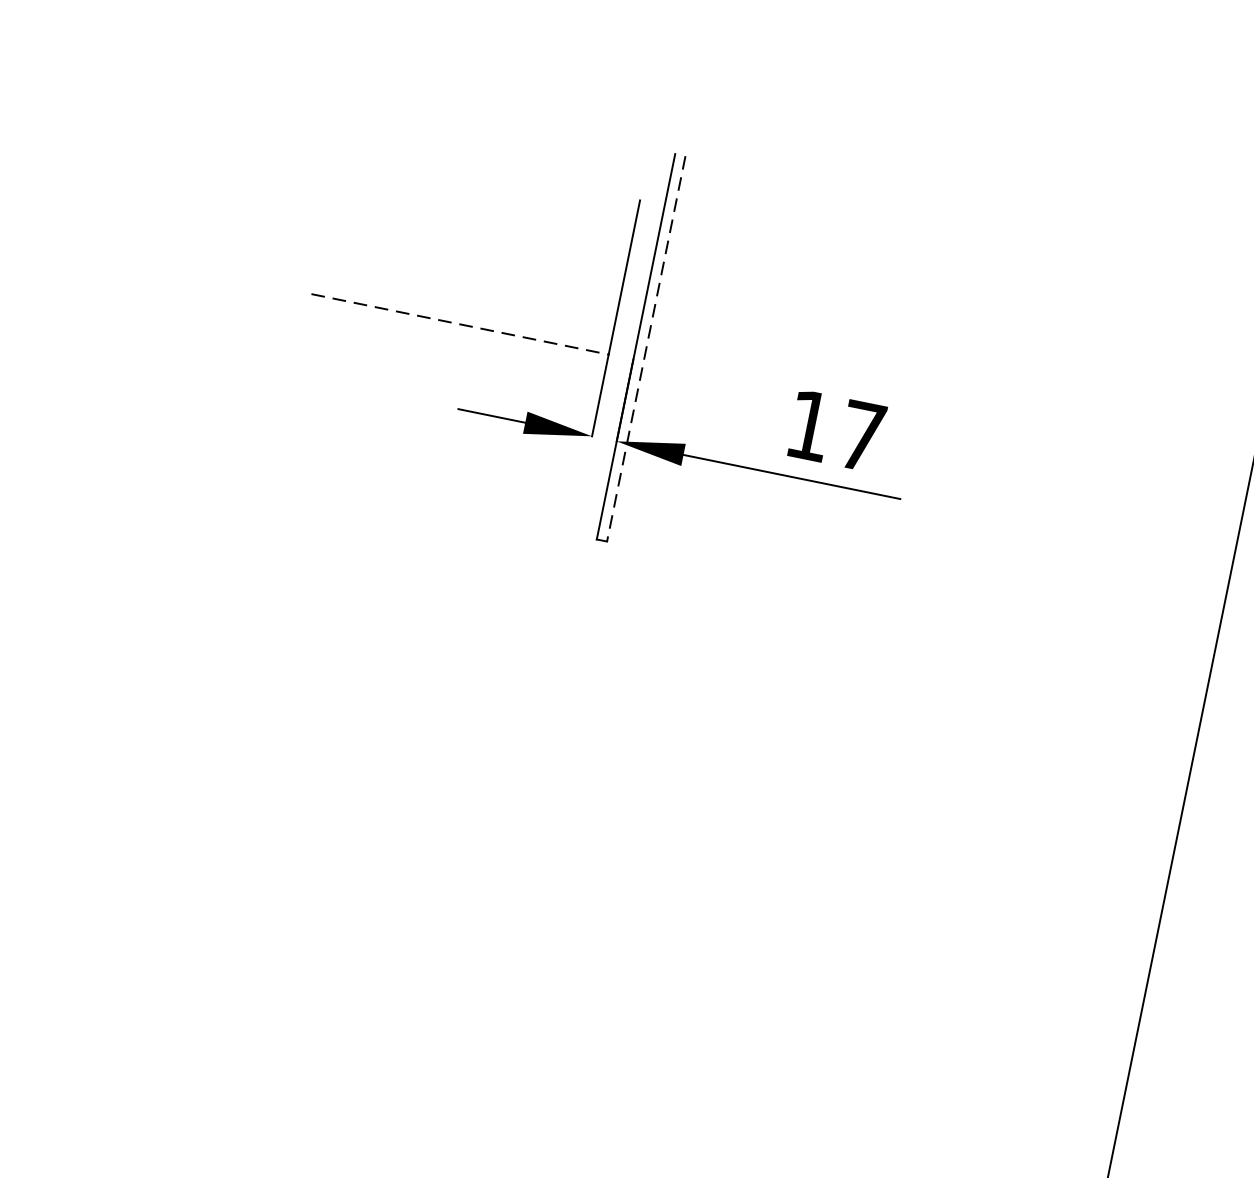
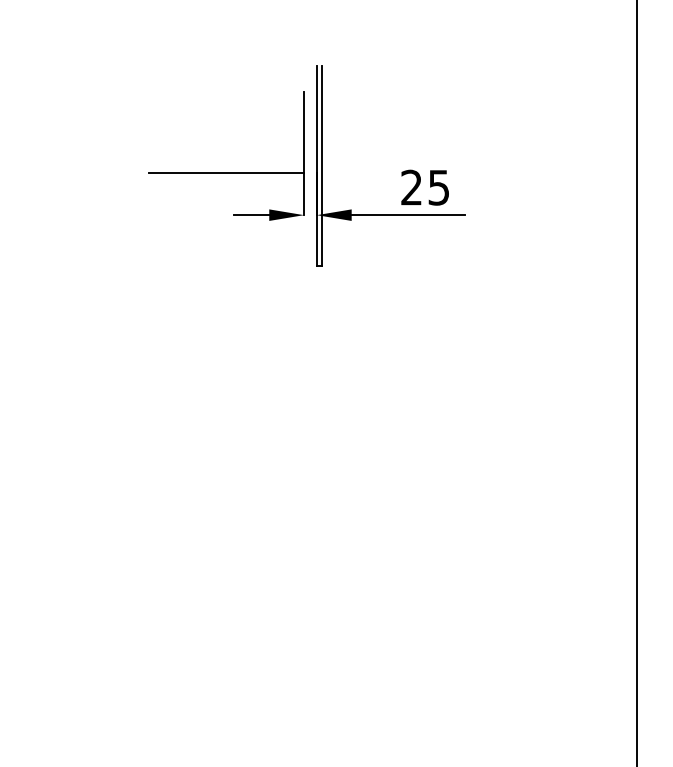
line: (461, 324) -> (227, 172), dashed -> solid
line: (646, 350) -> (322, 166), dashed -> solid
text: (836, 430) -> (425, 187), 17 -> 25

